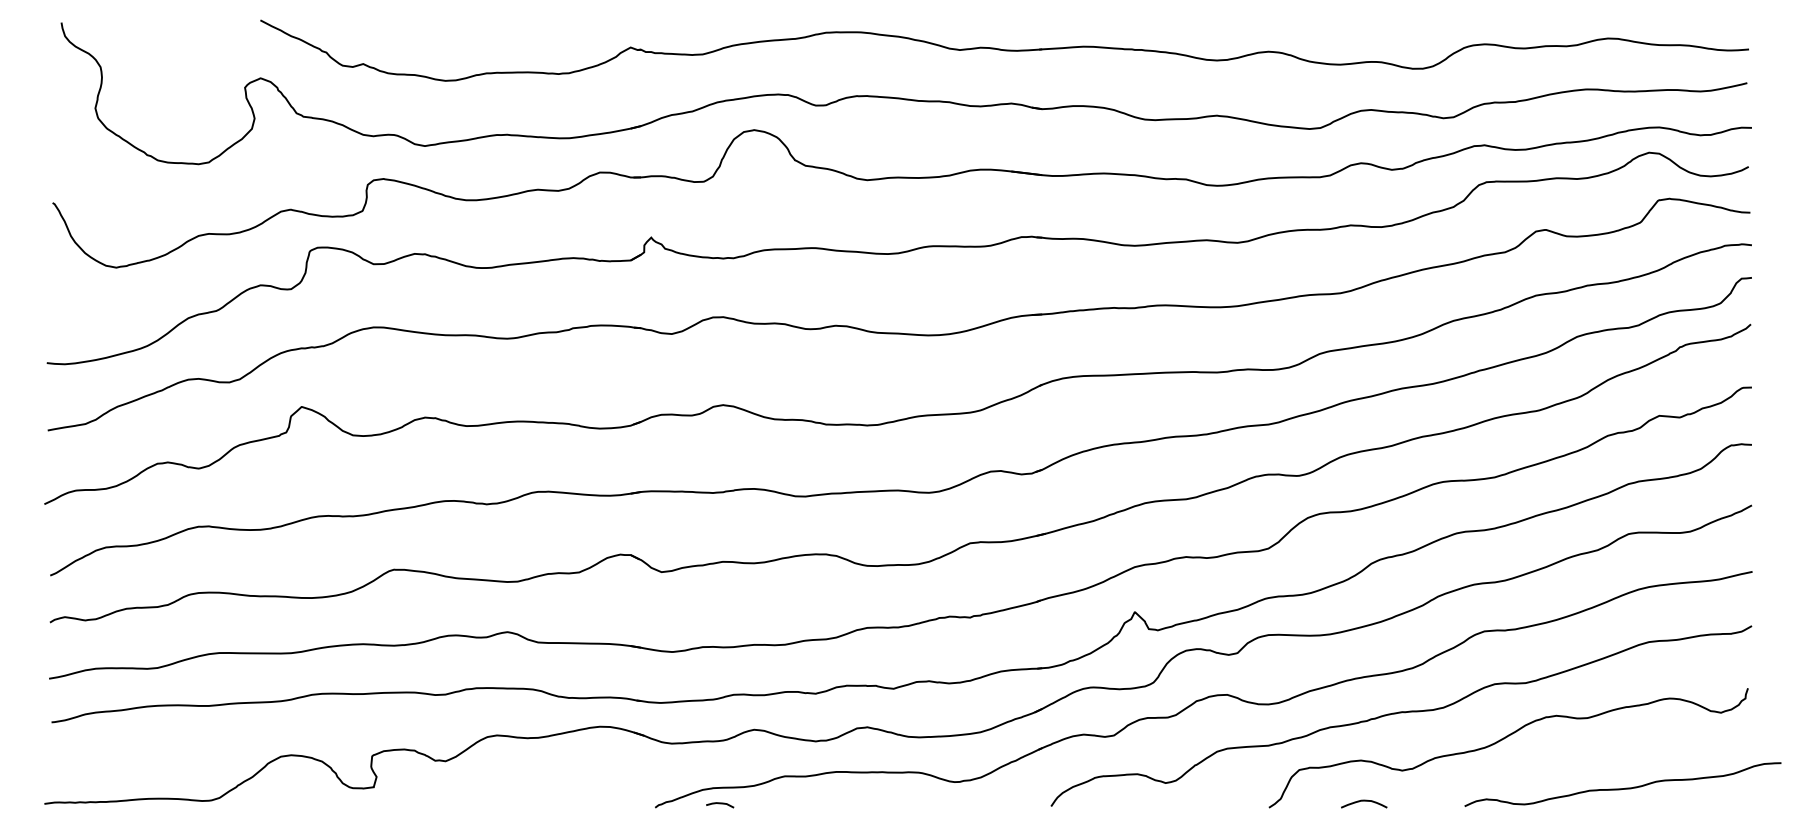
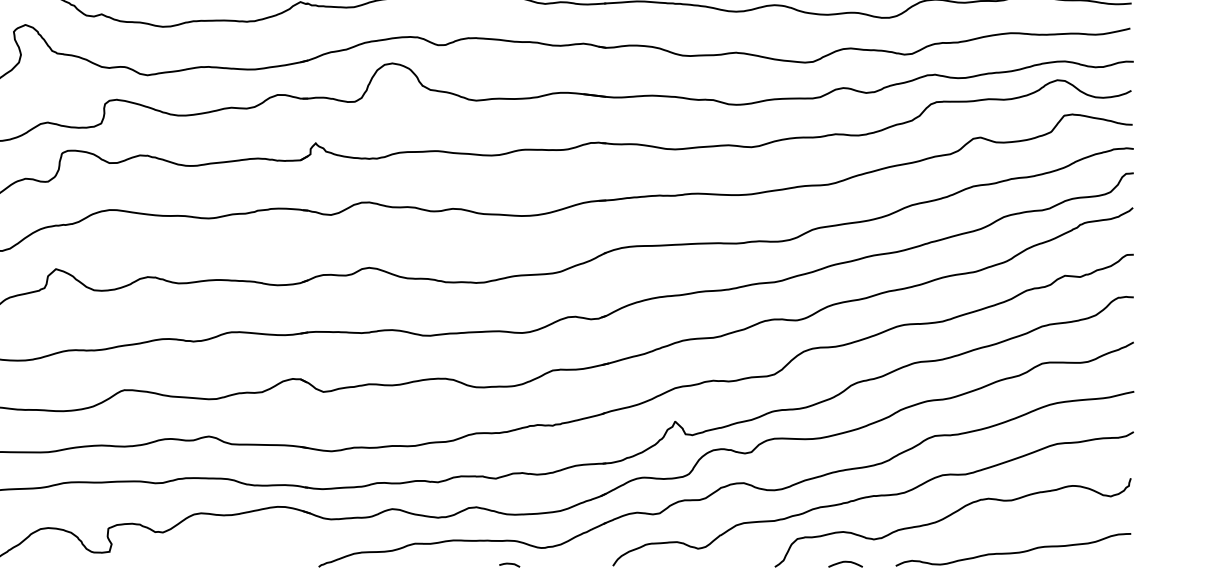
curve: (1622, 788) -> (1013, 552), moved
curve: (720, 804) -> (509, 564), moved

